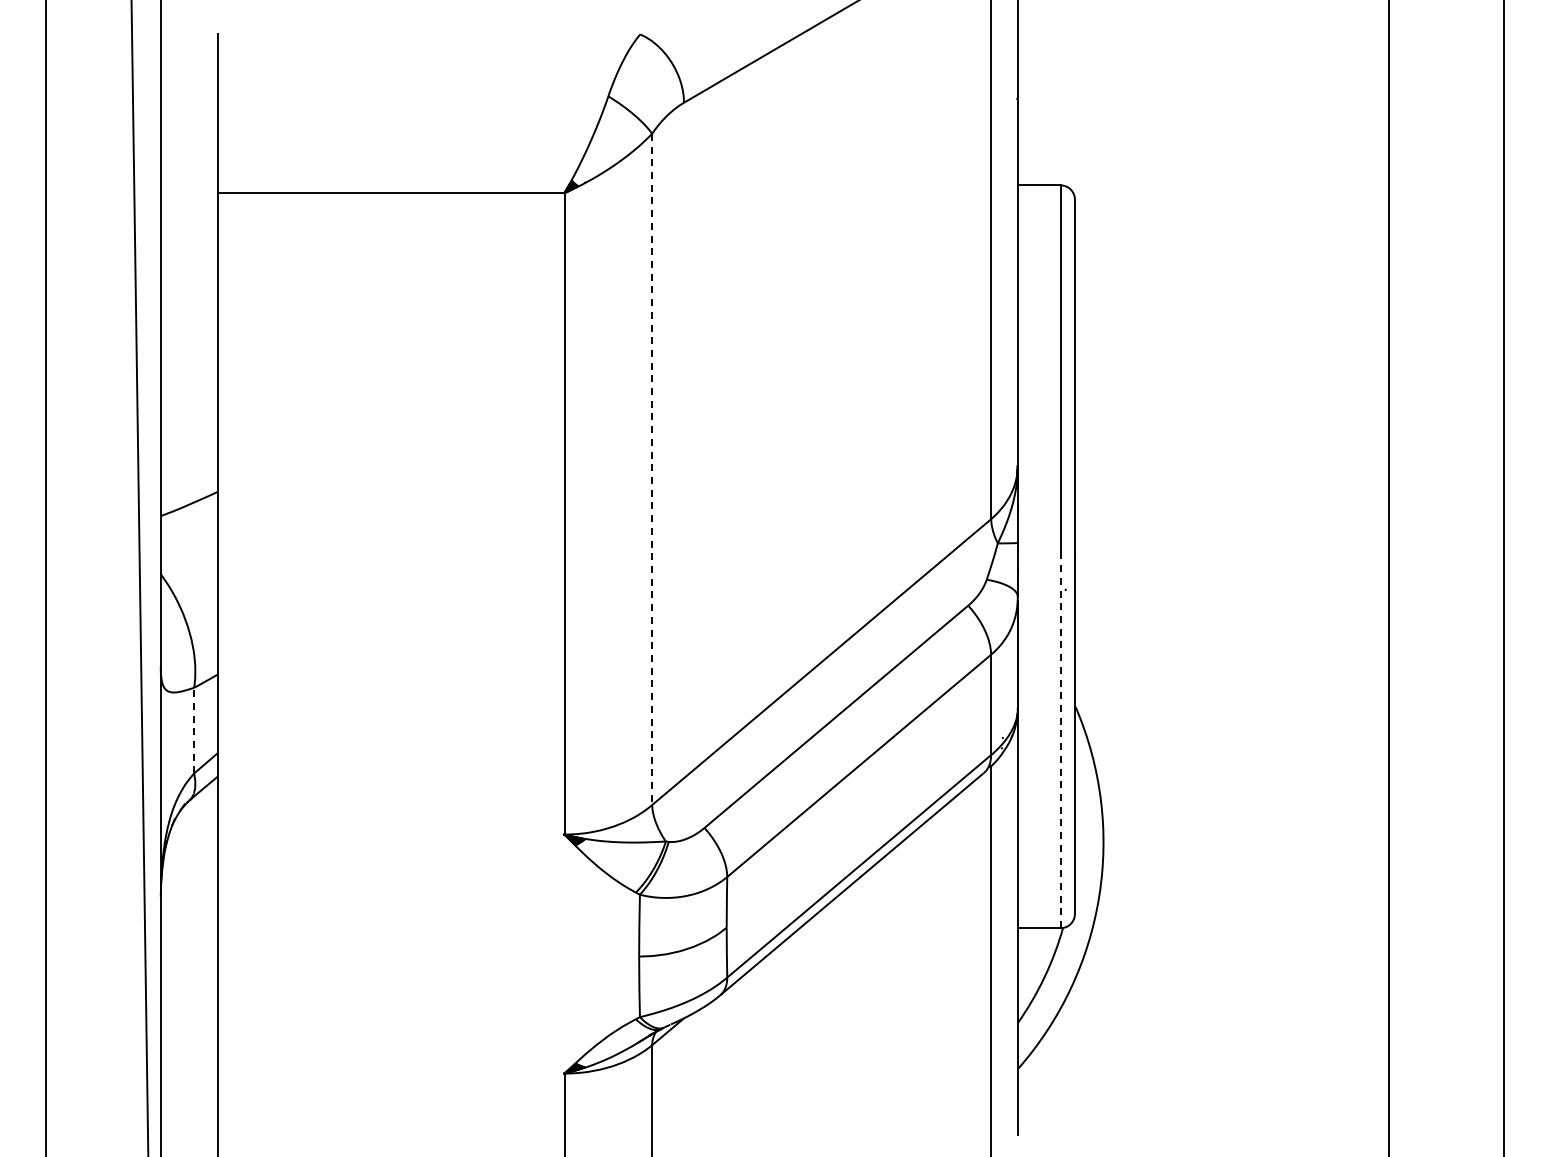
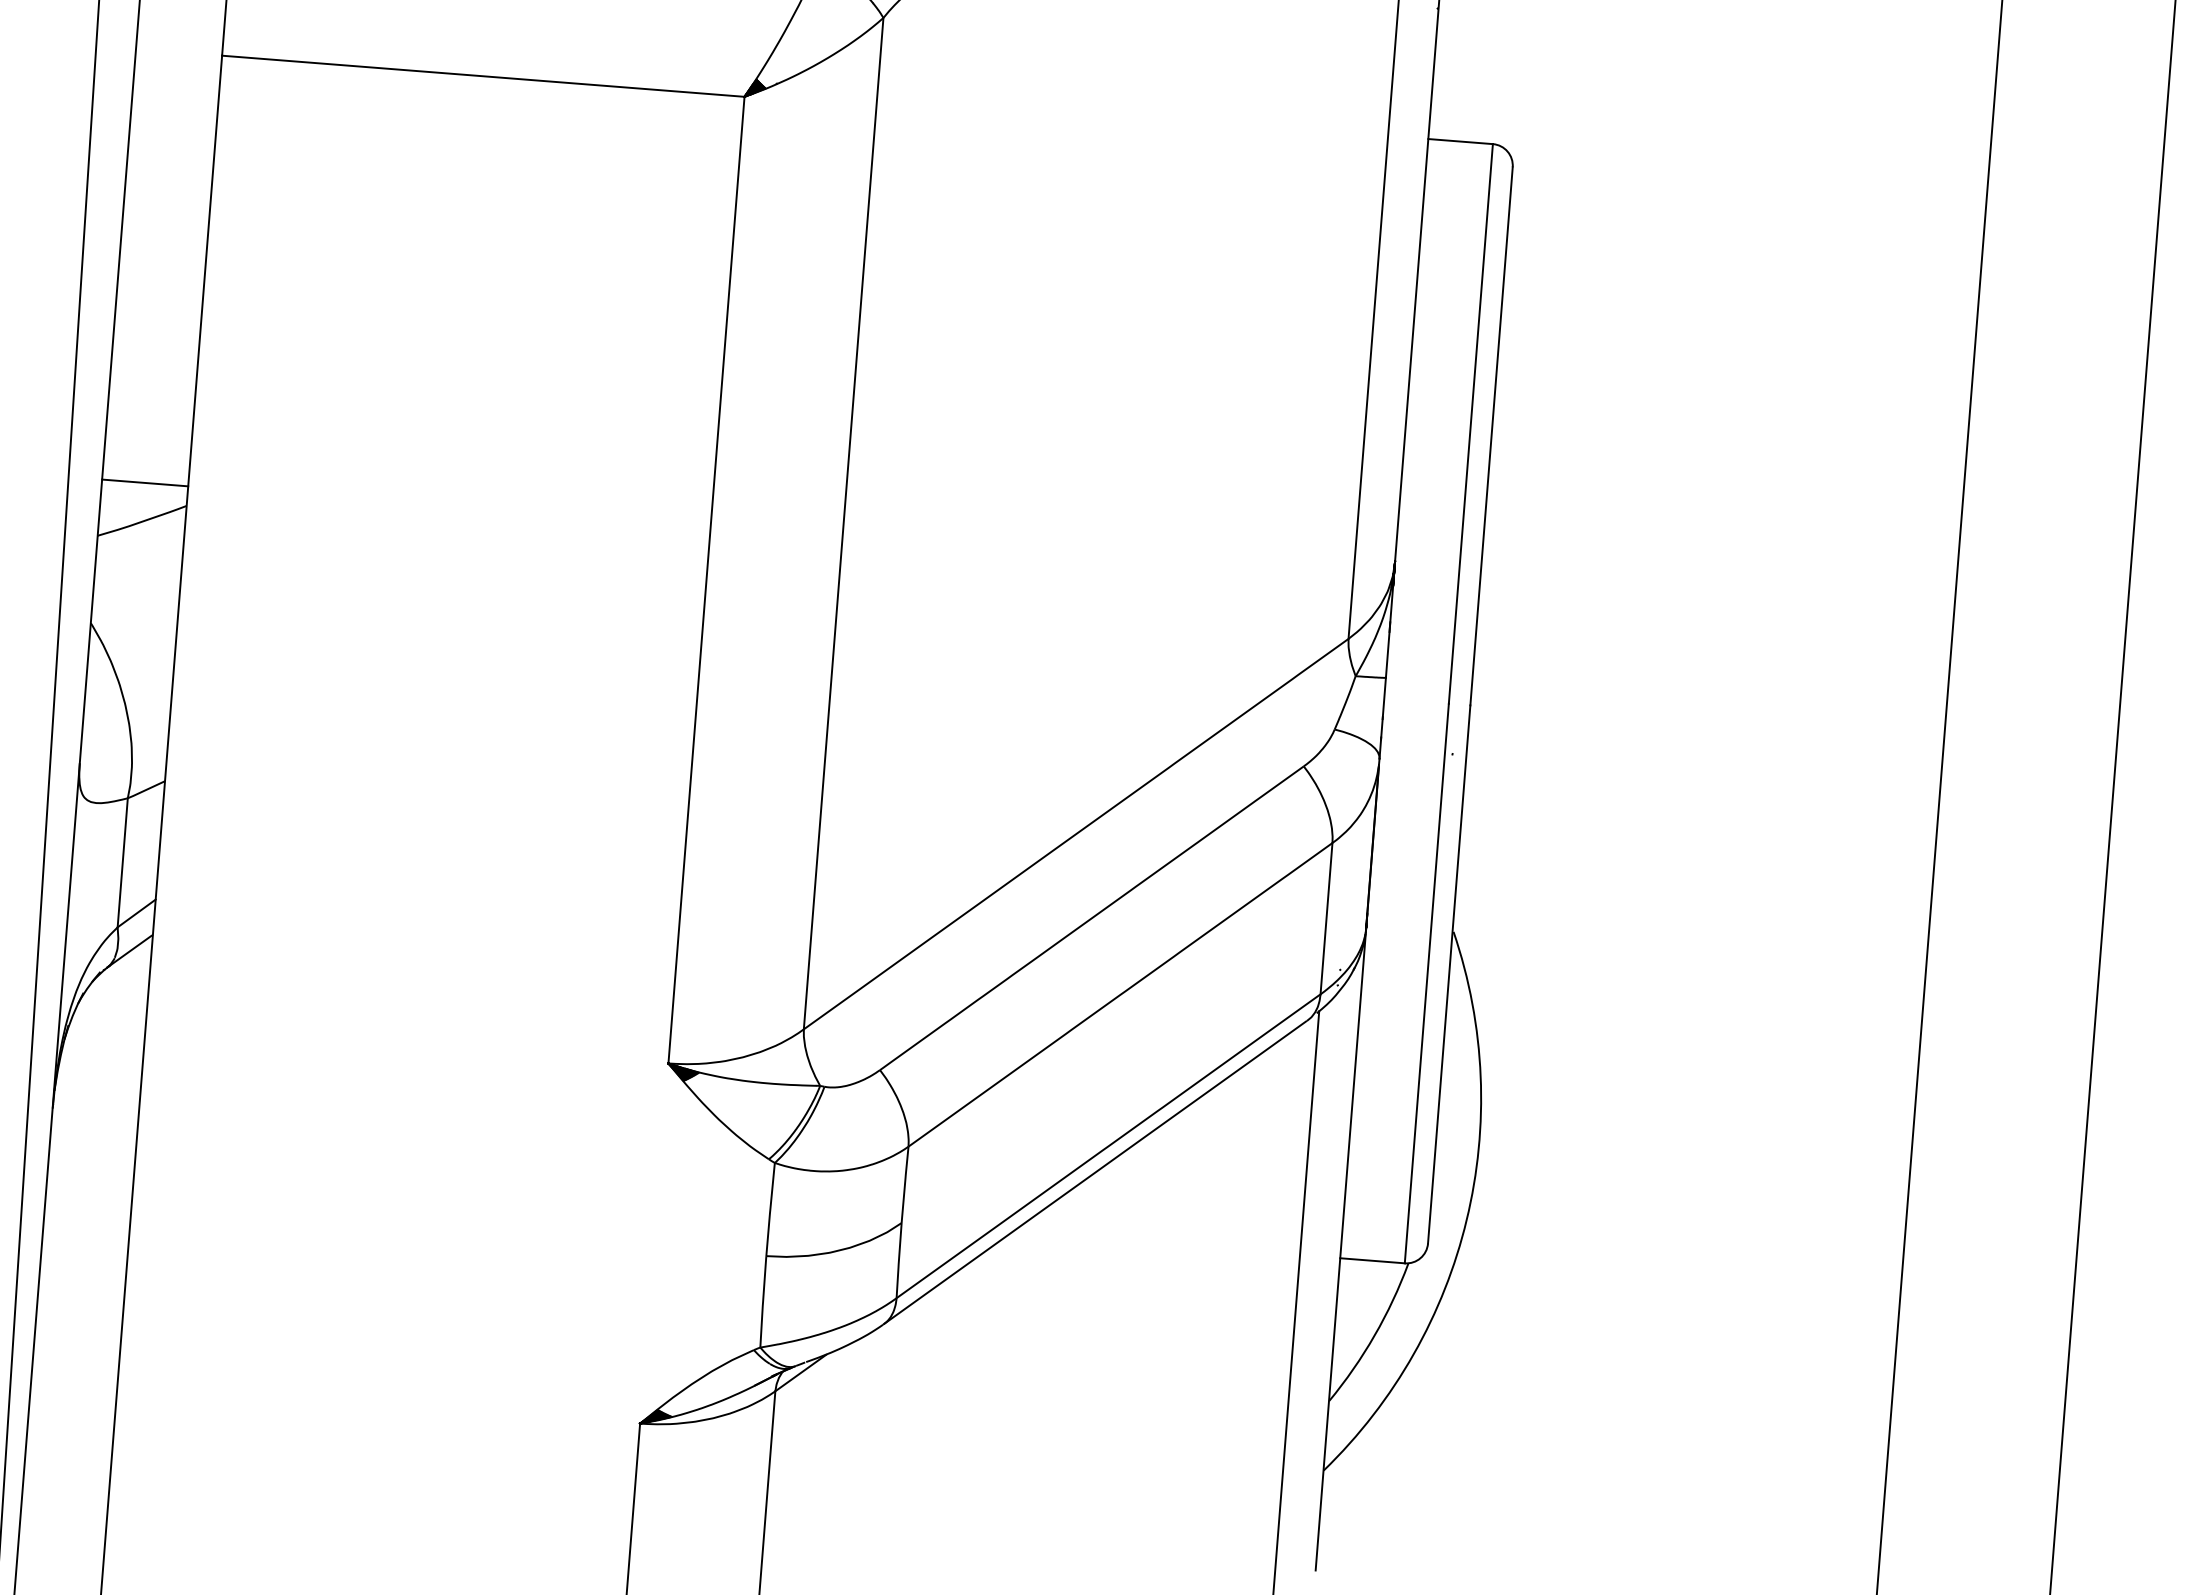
line: (652, 469) -> (844, 523), dashed -> solid
line: (188, 478) -> (143, 482), added
line: (194, 730) -> (123, 862), dashed -> solid
line: (1060, 742) -> (1426, 983), dashed -> solid

